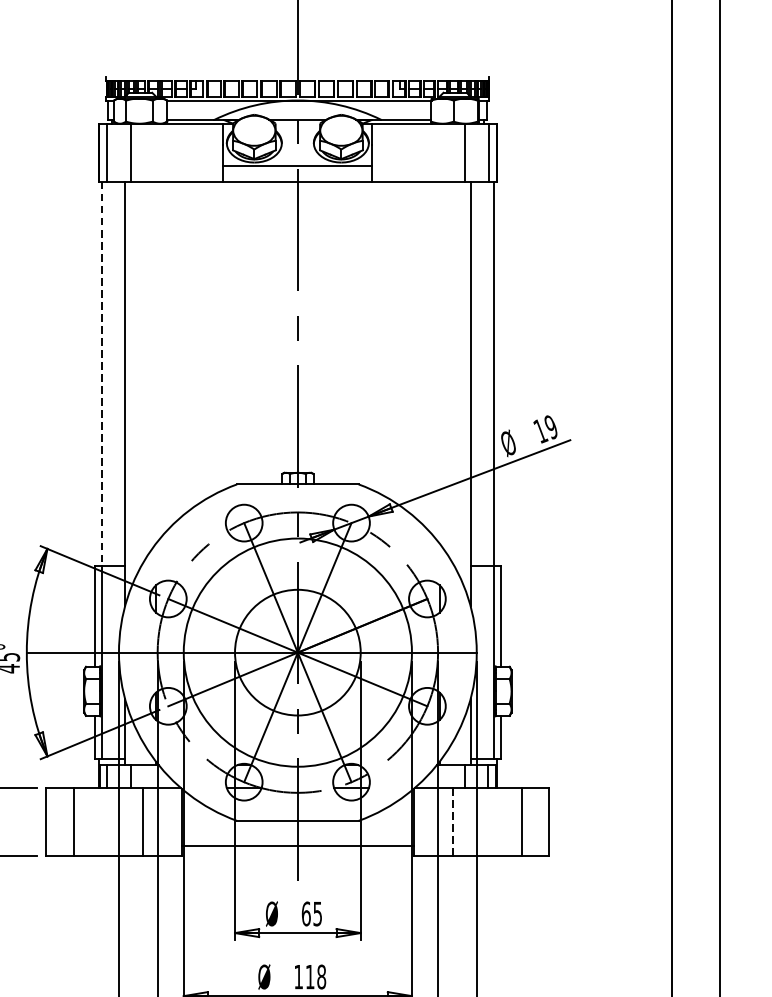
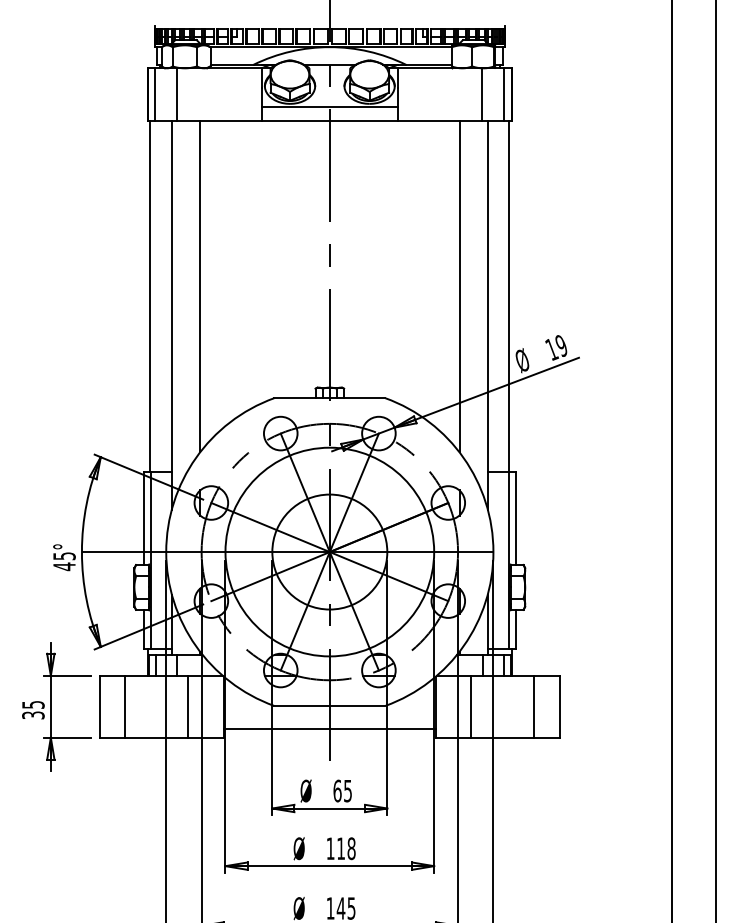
line: (156, 362) -> (200, 286), added
line: (439, 362) -> (459, 286), added
line: (101, 373) -> (150, 296), dashed -> solid
line: (452, 821) -> (471, 706), dashed -> solid

